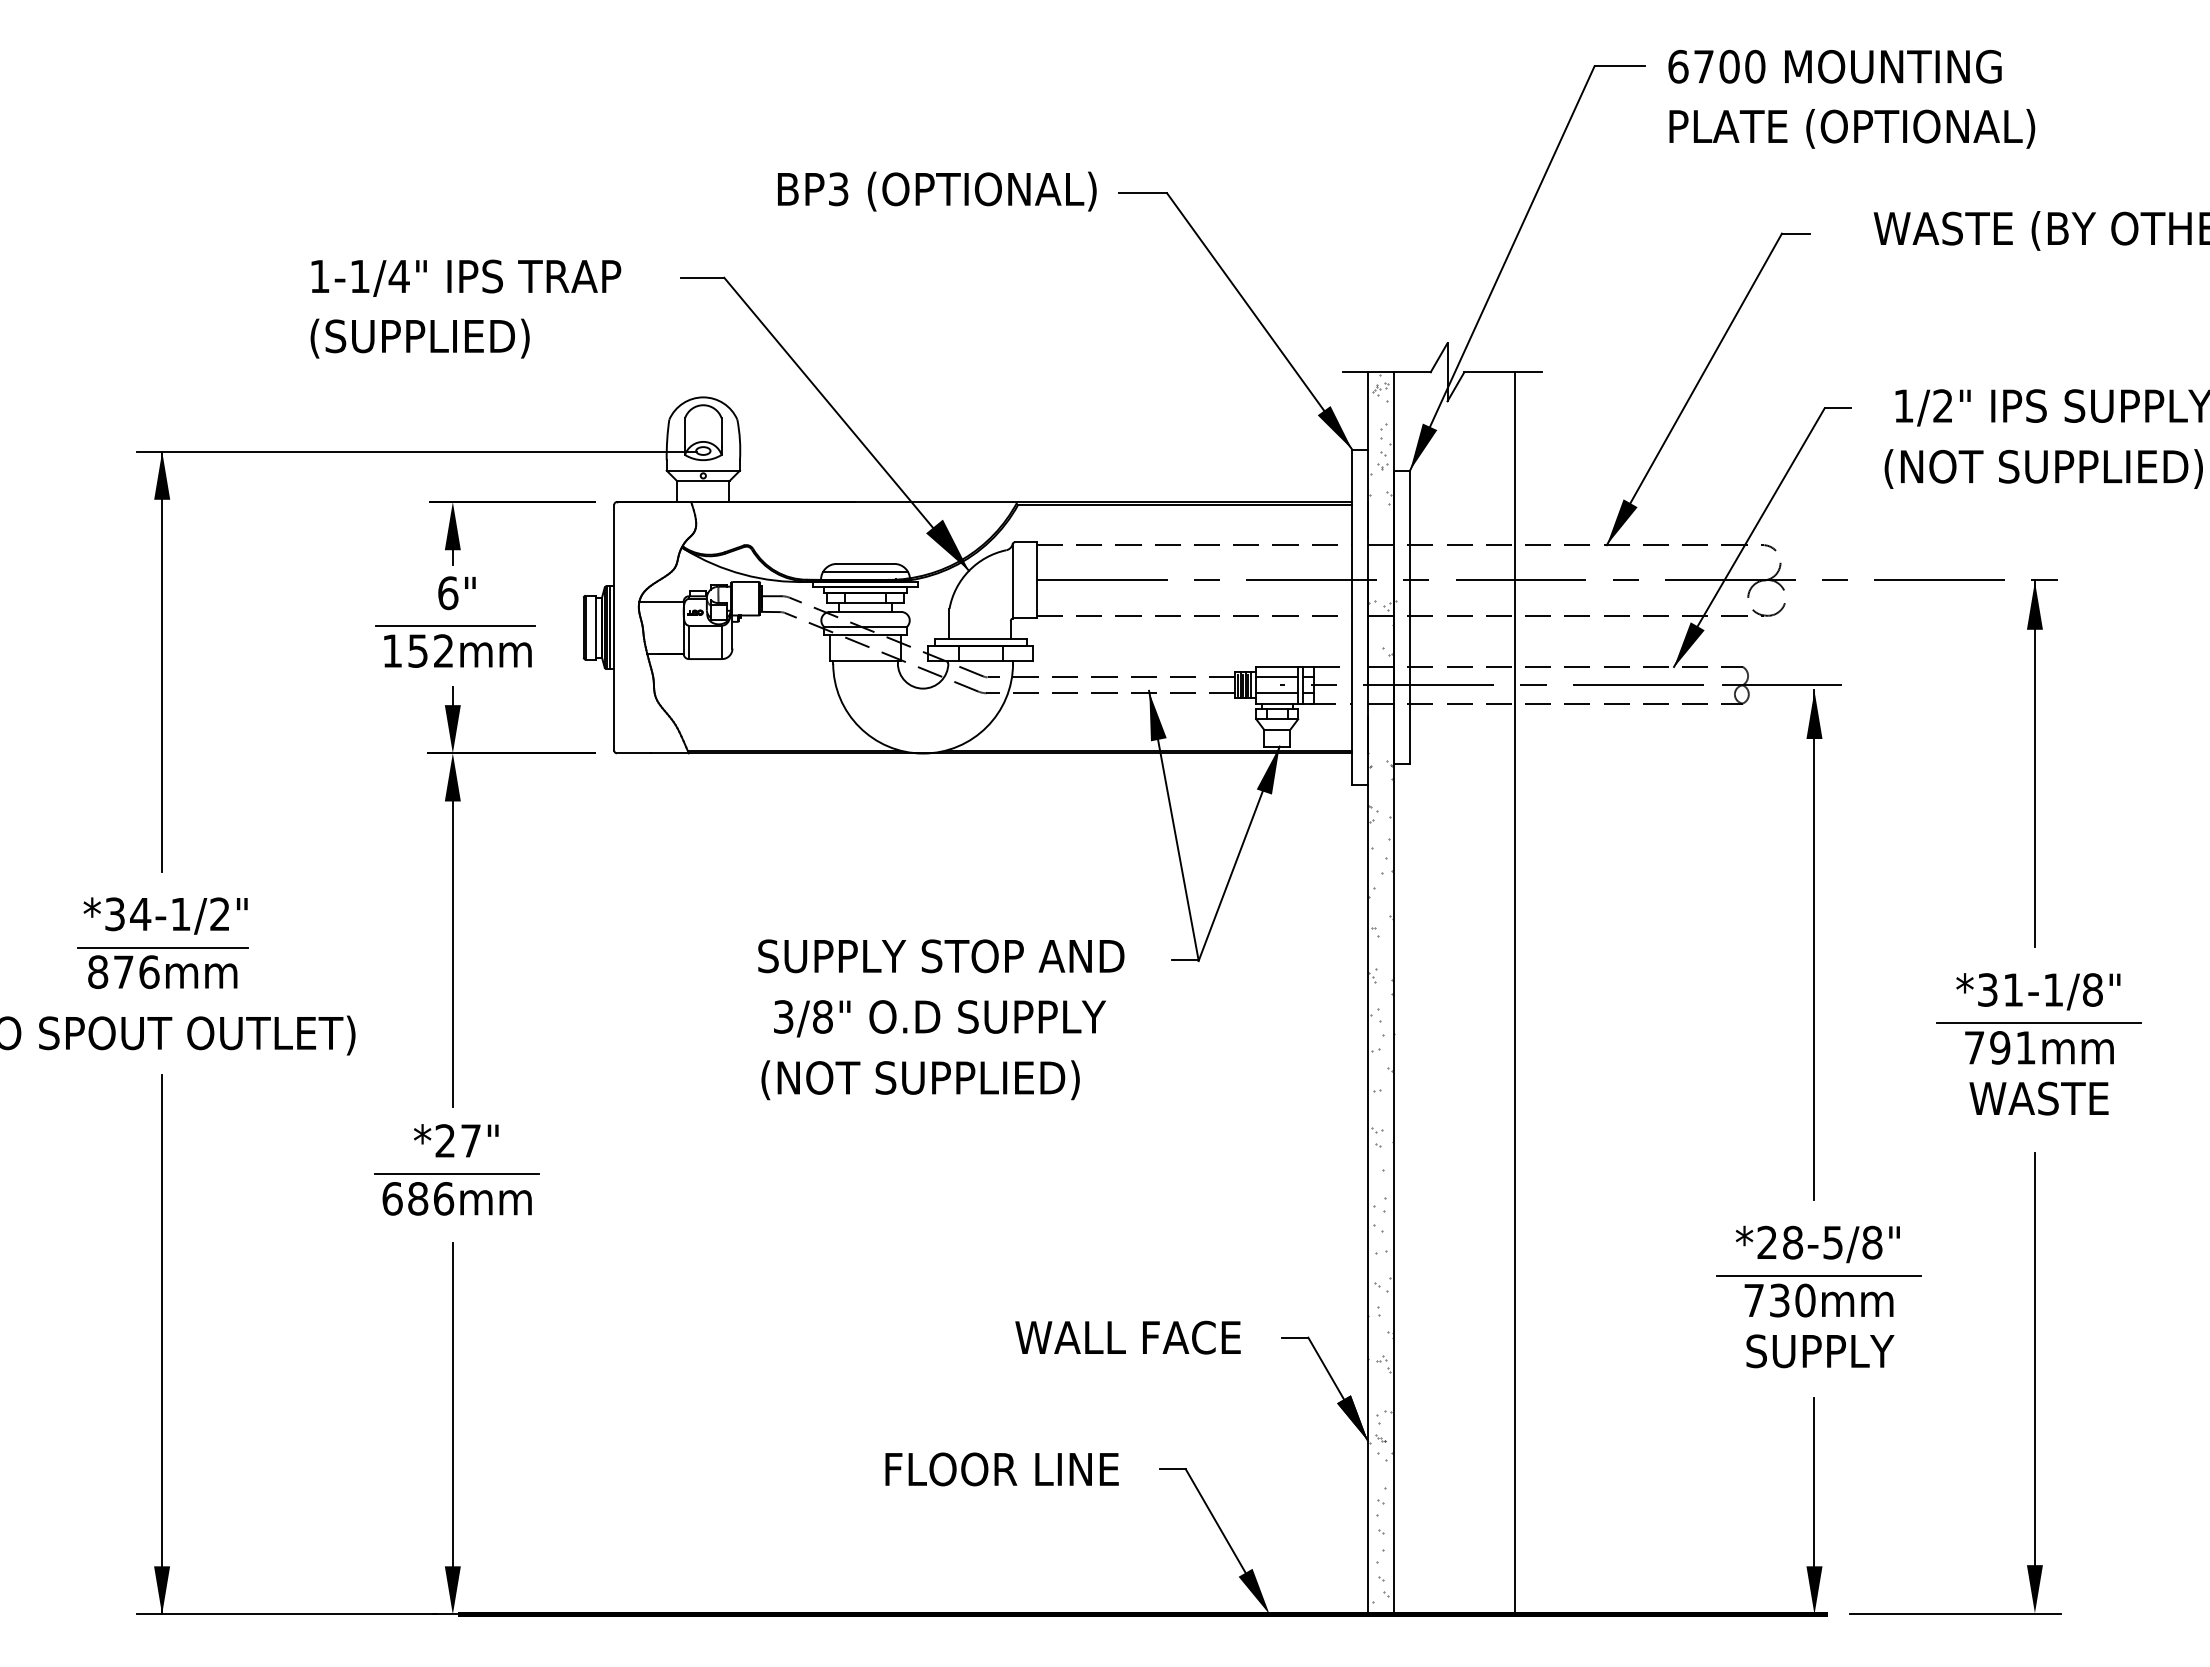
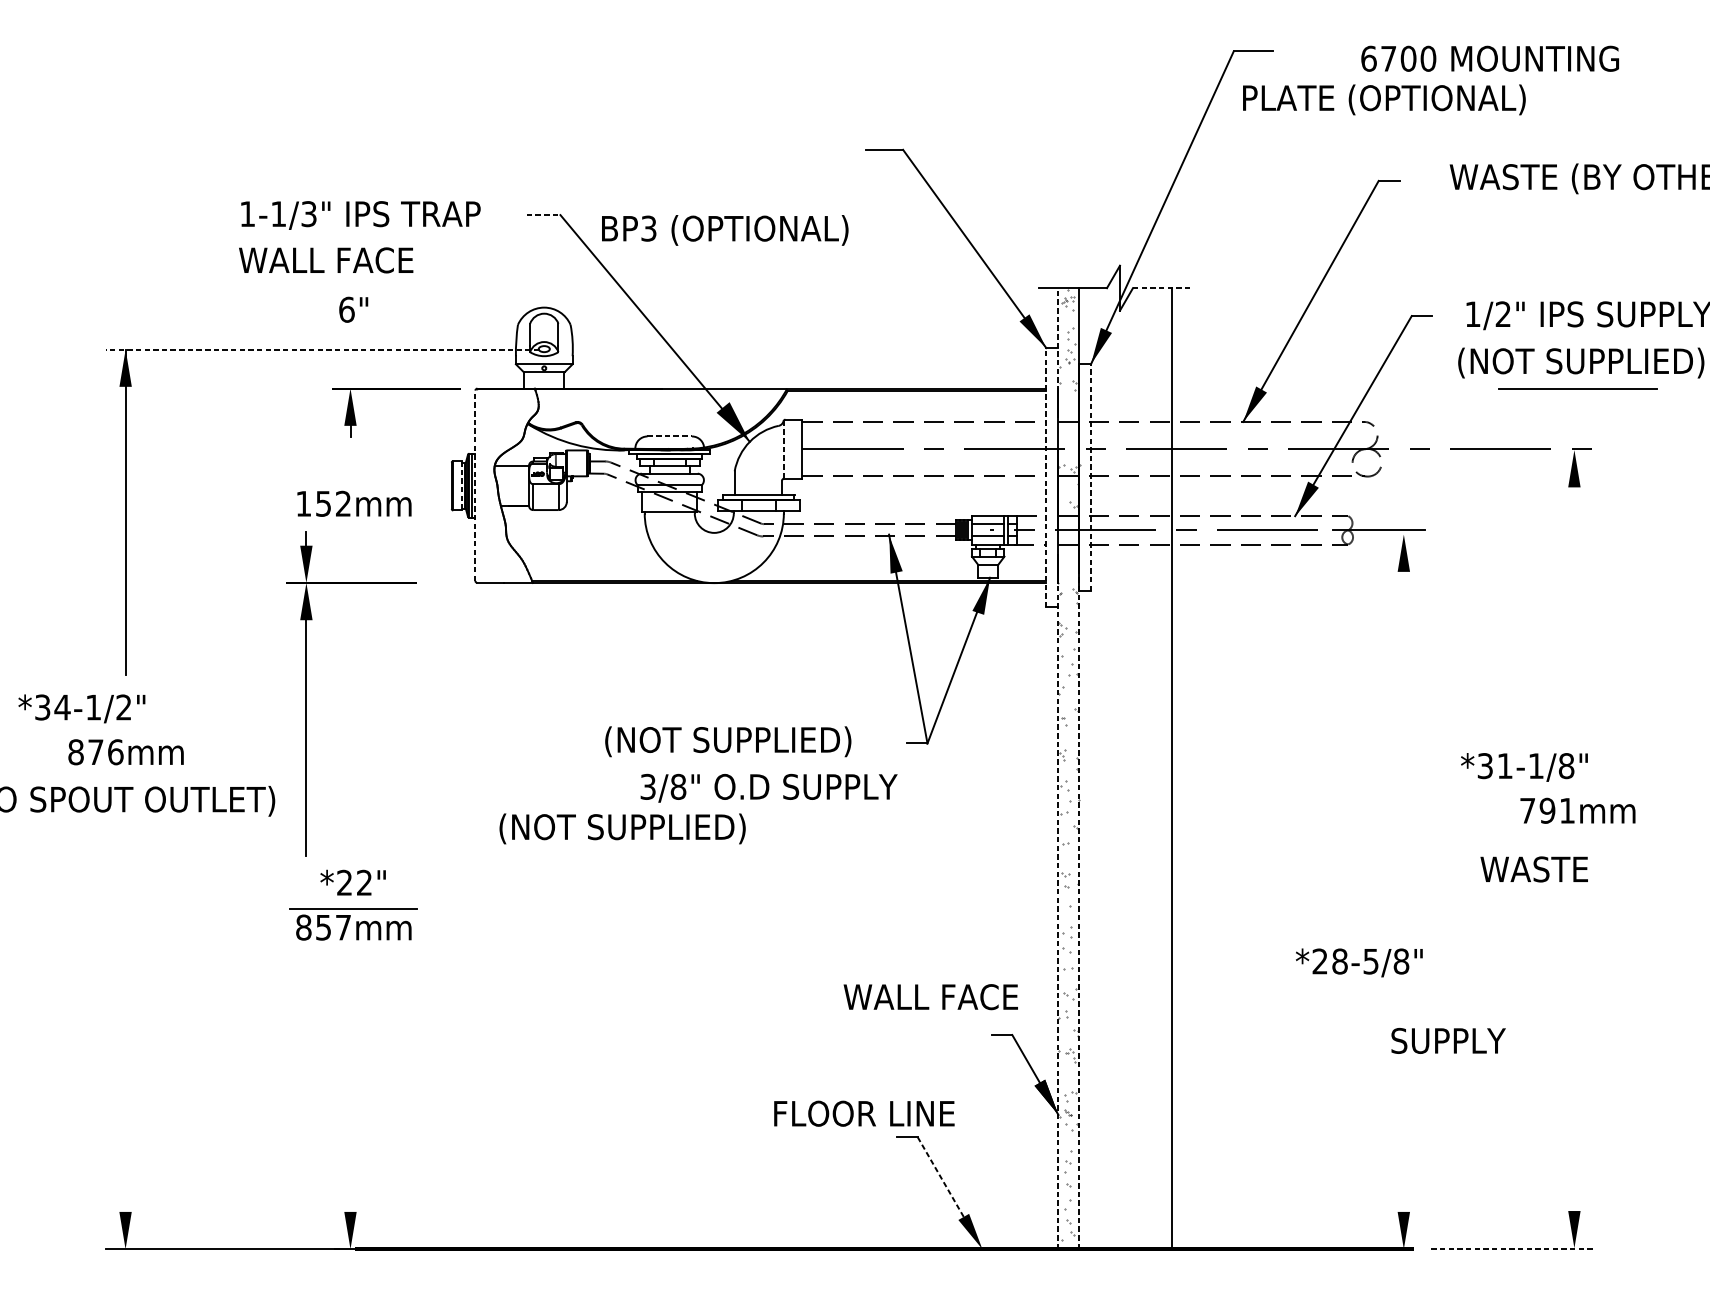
text: (1834, 66) -> (1489, 58), moved
text: (1852, 128) -> (1384, 99), moved
text: (937, 191) -> (725, 230), moved
text: (398, 276) -> (308, 214), 1-1/4" -> 1-1/3"
line: (702, 277) -> (543, 214), solid -> dashed
text: (421, 338) -> (326, 262), (SUPPLIED) -> WALL FACE
line: (1503, 372) -> (1163, 288), solid -> dashed
line: (1368, 444) -> (1058, 344), solid -> dashed
line: (416, 451) -> (322, 349), solid -> dashed
line: (865, 563) -> (669, 436), solid -> dashed
line: (865, 571) -> (669, 442), removed
line: (1012, 581) -> (783, 450), solid -> dashed
text: (456, 593) -> (353, 310), moved
line: (1352, 616) -> (1046, 477), solid -> dashed
line: (1410, 617) -> (1091, 477), solid -> dashed
line: (455, 625) -> (352, 484), removed
line: (596, 627) -> (461, 485), solid -> dashed
line: (614, 627) -> (475, 485), solid -> dashed
line: (2034, 763) -> (1574, 590), removed
part: (453, 896) -> (306, 693), moved
text: (165, 915) -> (81, 708), moved
line: (1814, 944) -> (1403, 730), removed
line: (162, 947) -> (125, 733), removed
text: (941, 958) -> (728, 741), SUPPLY STOP AND -> (NOT SUPPLIED)
text: (2038, 991) -> (1524, 767), moved
text: (939, 1018) -> (768, 788), moved
line: (2038, 1022) -> (1577, 388), moved
text: (920, 1080) -> (622, 829), moved
text: (2038, 1098) -> (1533, 869), moved
text: (470, 1140) -> (364, 882), *27" -> *22"
line: (1394, 1174) -> (1078, 908), solid -> dashed
line: (1368, 1180) -> (1058, 913), solid -> dashed
text: (418, 1198) -> (323, 927), 686mm -> 857mm
text: (1817, 1244) -> (1359, 962), moved
part: (1818, 1296) -> (1406, 1003), removed
text: (1127, 1337) -> (930, 996), moved
line: (162, 1344) -> (125, 1040), removed
text: (1820, 1351) -> (1448, 1041), moved
line: (2034, 1363) -> (1574, 1055), removed
line: (452, 1404) -> (350, 1086), removed
text: (1001, 1469) -> (863, 1113), moved
line: (1814, 1482) -> (1403, 1147), removed
line: (1215, 1521) -> (940, 1177), solid -> dashed
line: (1955, 1614) -> (1512, 1249), solid -> dashed

